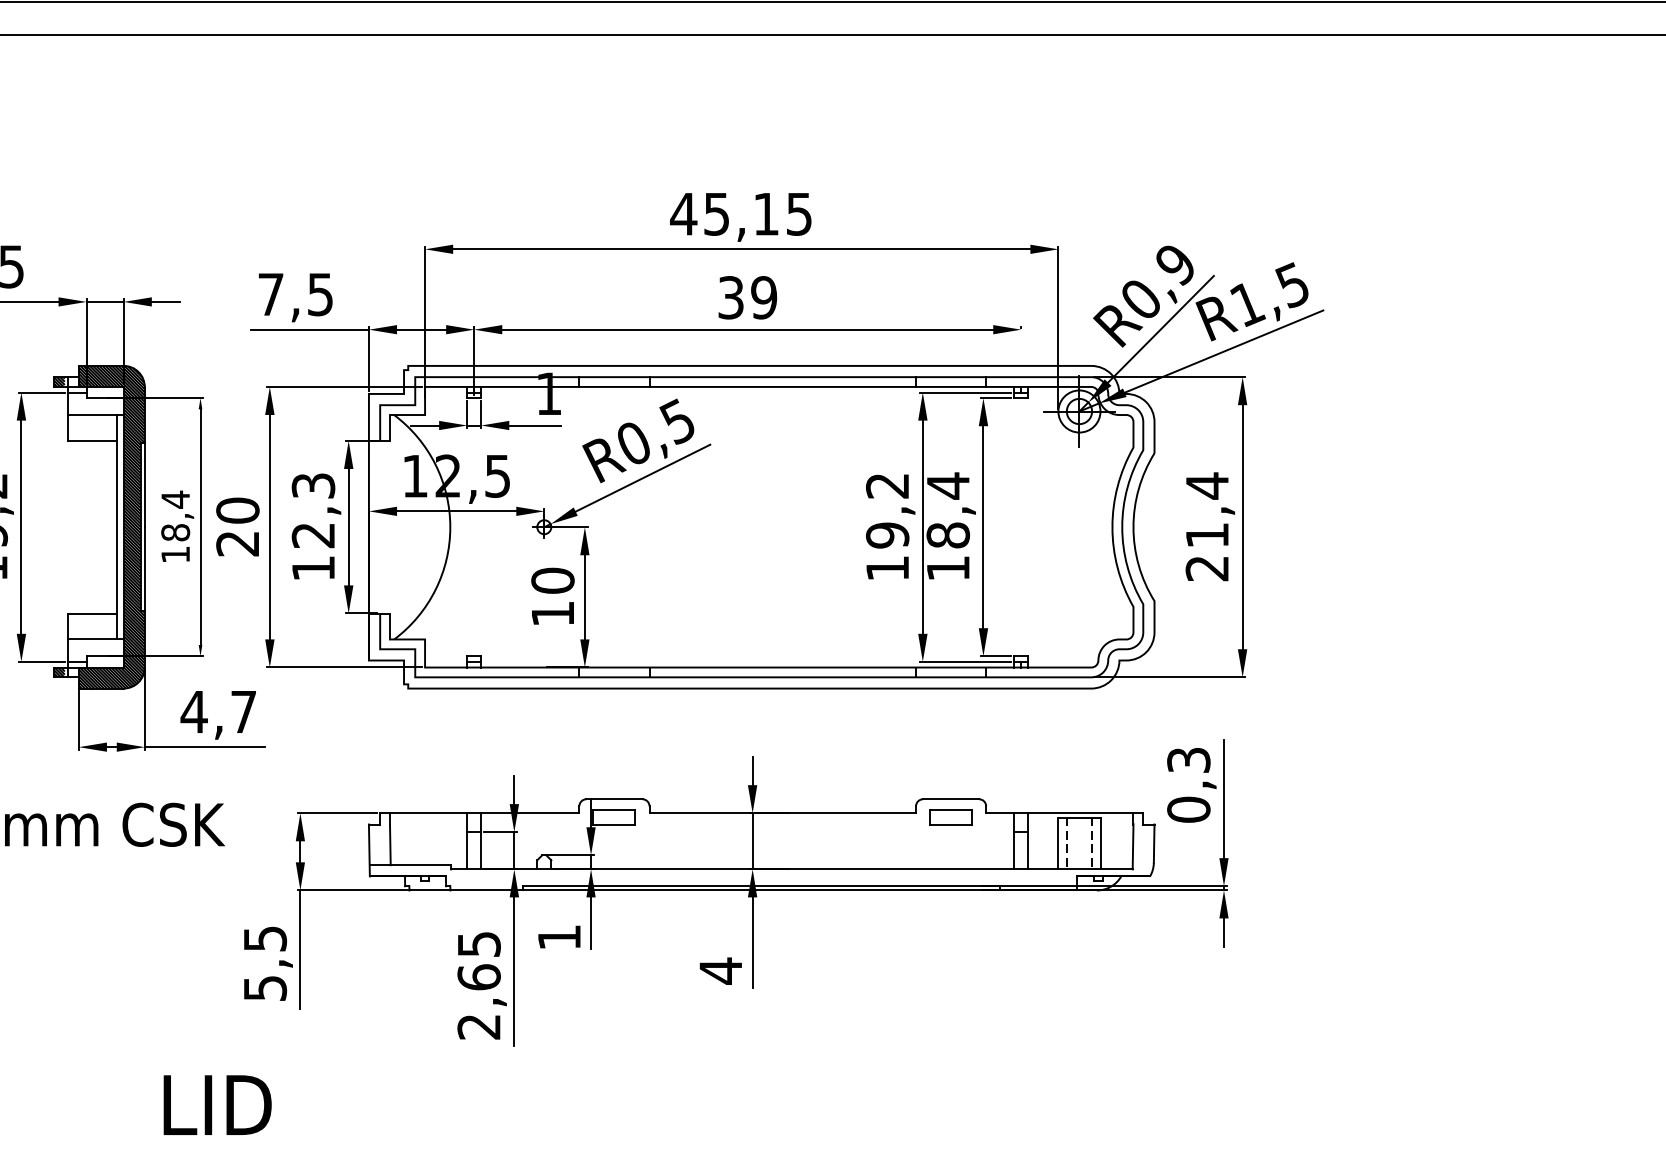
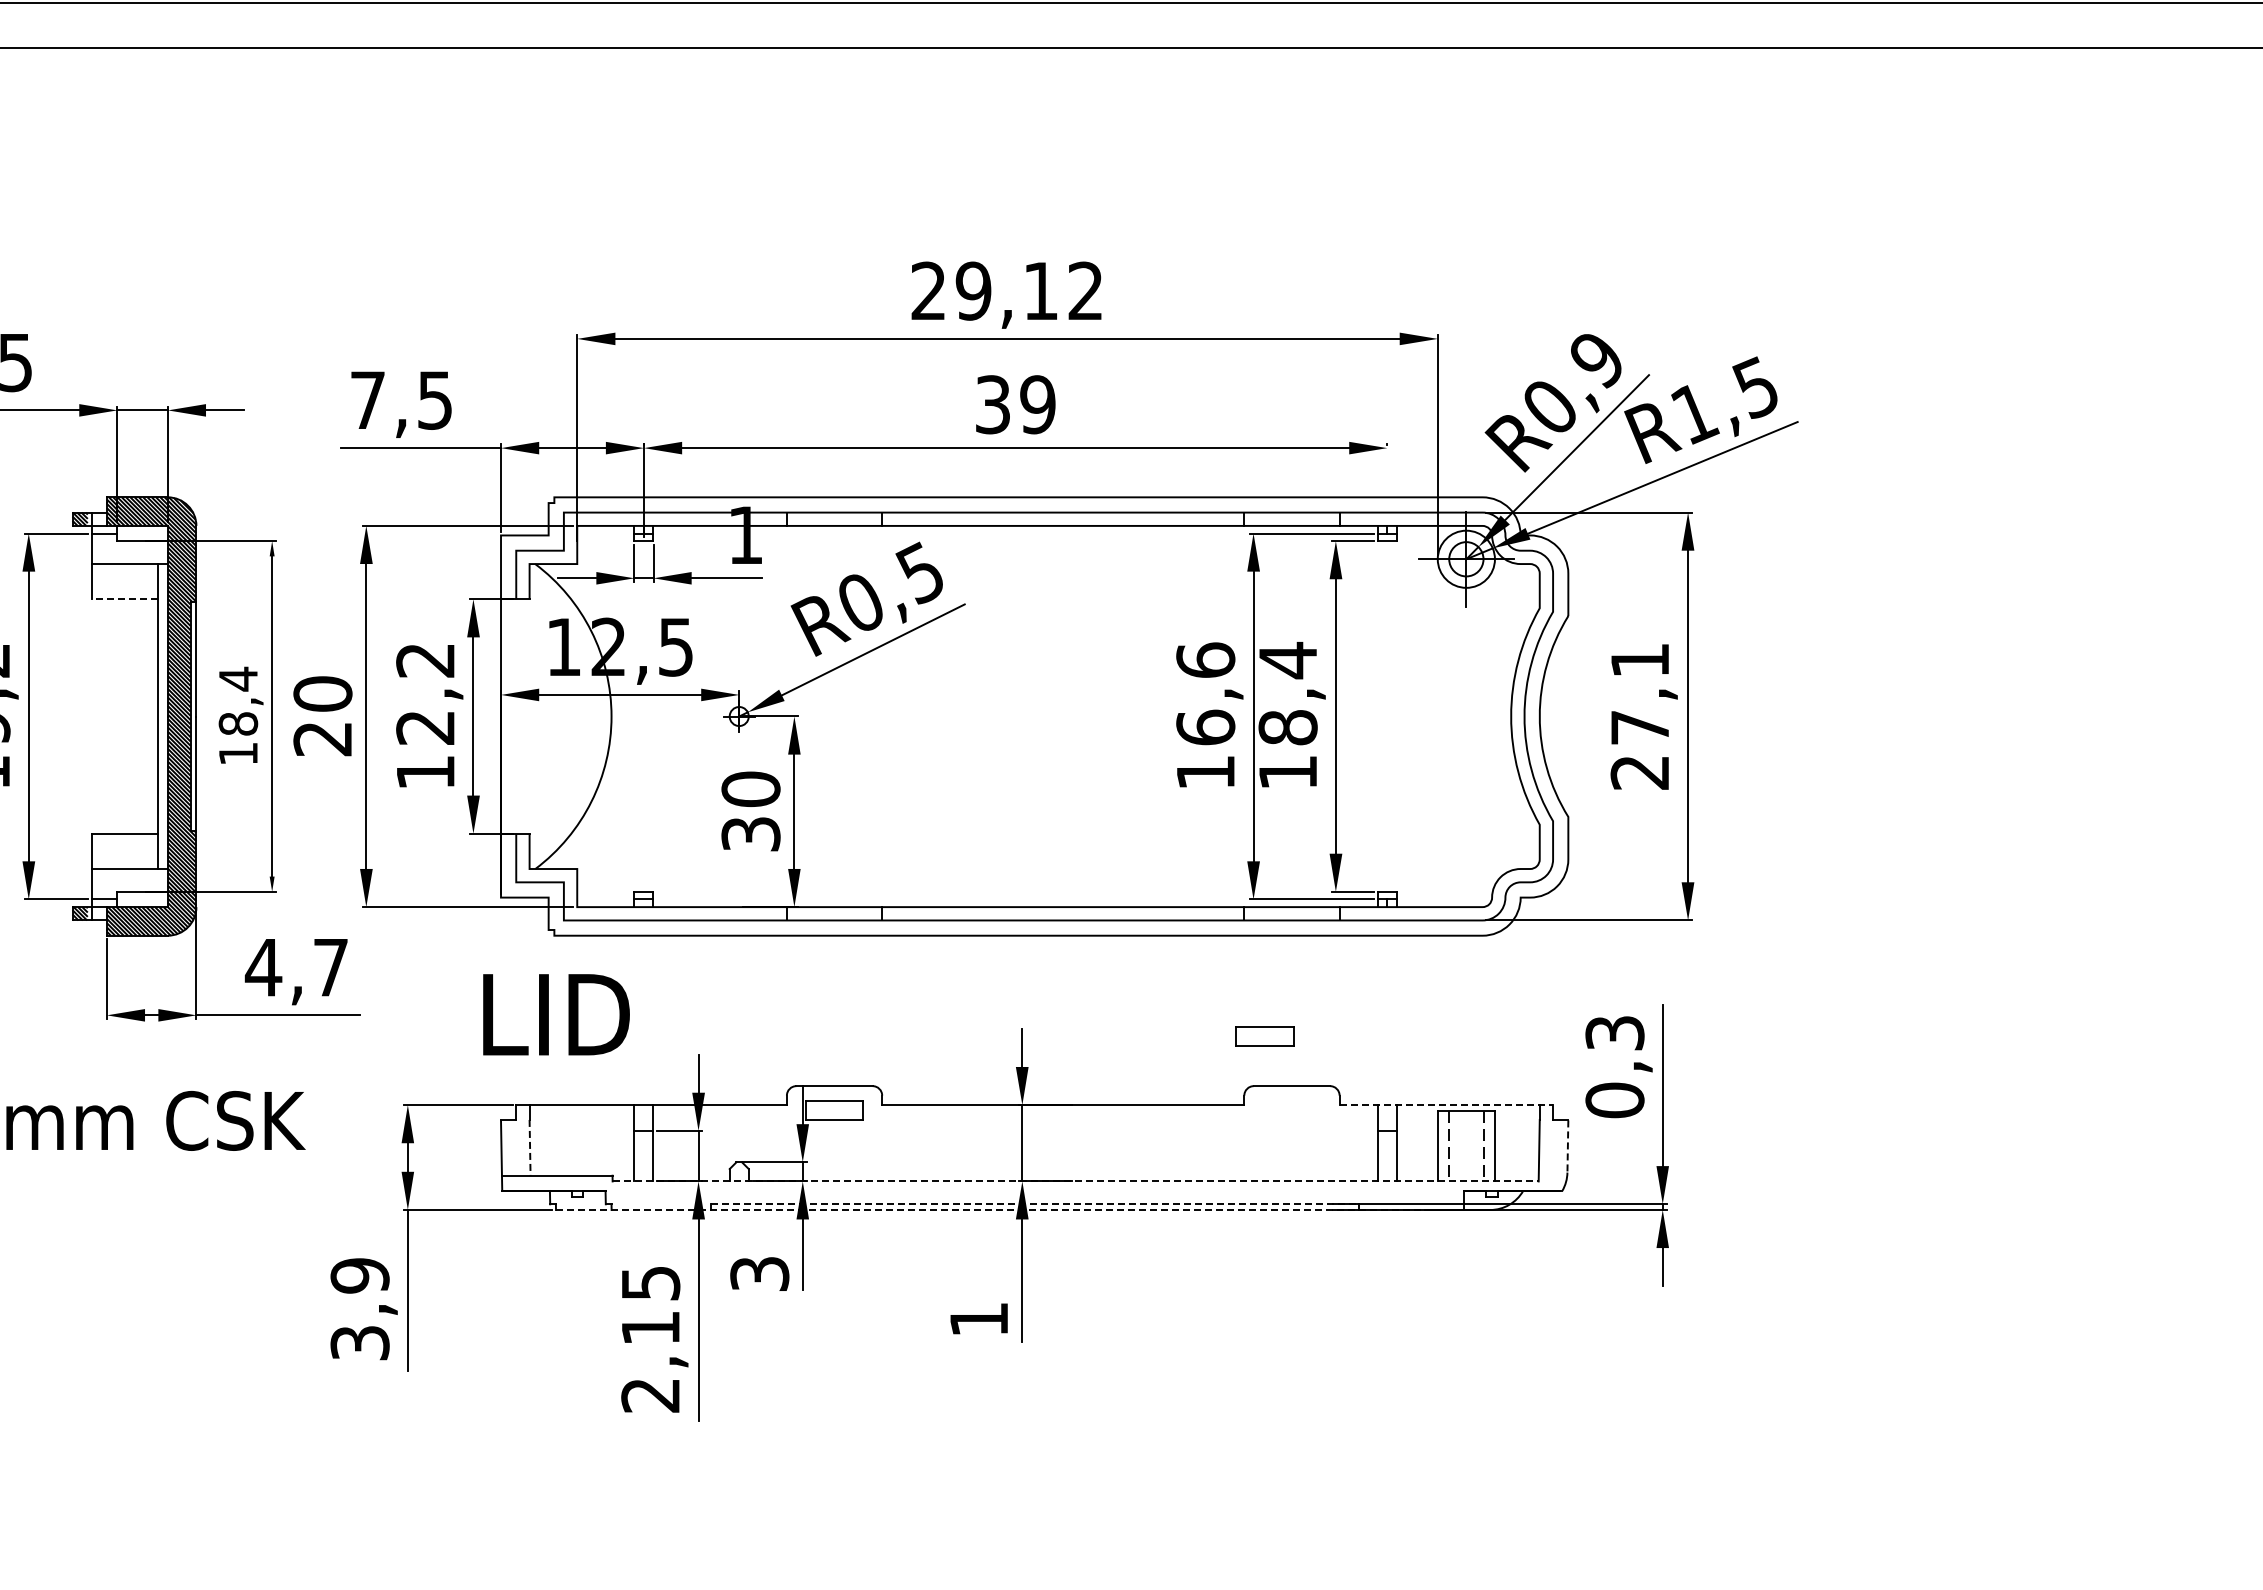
text: (741, 213) -> (1006, 290), 45,15 -> 29,12
line: (91, 441) -> (124, 599), solid -> dashed
text: (313, 486) -> (425, 660), 12,3 -> 12,2
text: (1206, 509) -> (1639, 692), 21,4 -> 27,1
text: (887, 510) -> (1205, 693), 19,2 -> 16,6
text: (552, 614) -> (750, 834), 10 -> 30
line: (1064, 813) -> (1446, 1105), solid -> dashed
part: (950, 817) -> (1264, 1036), moved
line: (1153, 843) -> (1567, 1146), solid -> dashed
line: (390, 844) -> (530, 1147), solid -> dashed
line: (792, 869) -> (1076, 1181), solid -> dashed
line: (762, 886) -> (1035, 1204), solid -> dashed
line: (729, 890) -> (990, 1210), solid -> dashed
text: (559, 937) -> (759, 1273), 1 -> 3
text: (264, 962) -> (359, 1308), 5,5 -> 3,9
text: (720, 971) -> (978, 1319), 4 -> 1
text: (478, 976) -> (650, 1327), 2,65 -> 2,15
text: (217, 1104) -> (556, 1014), moved

